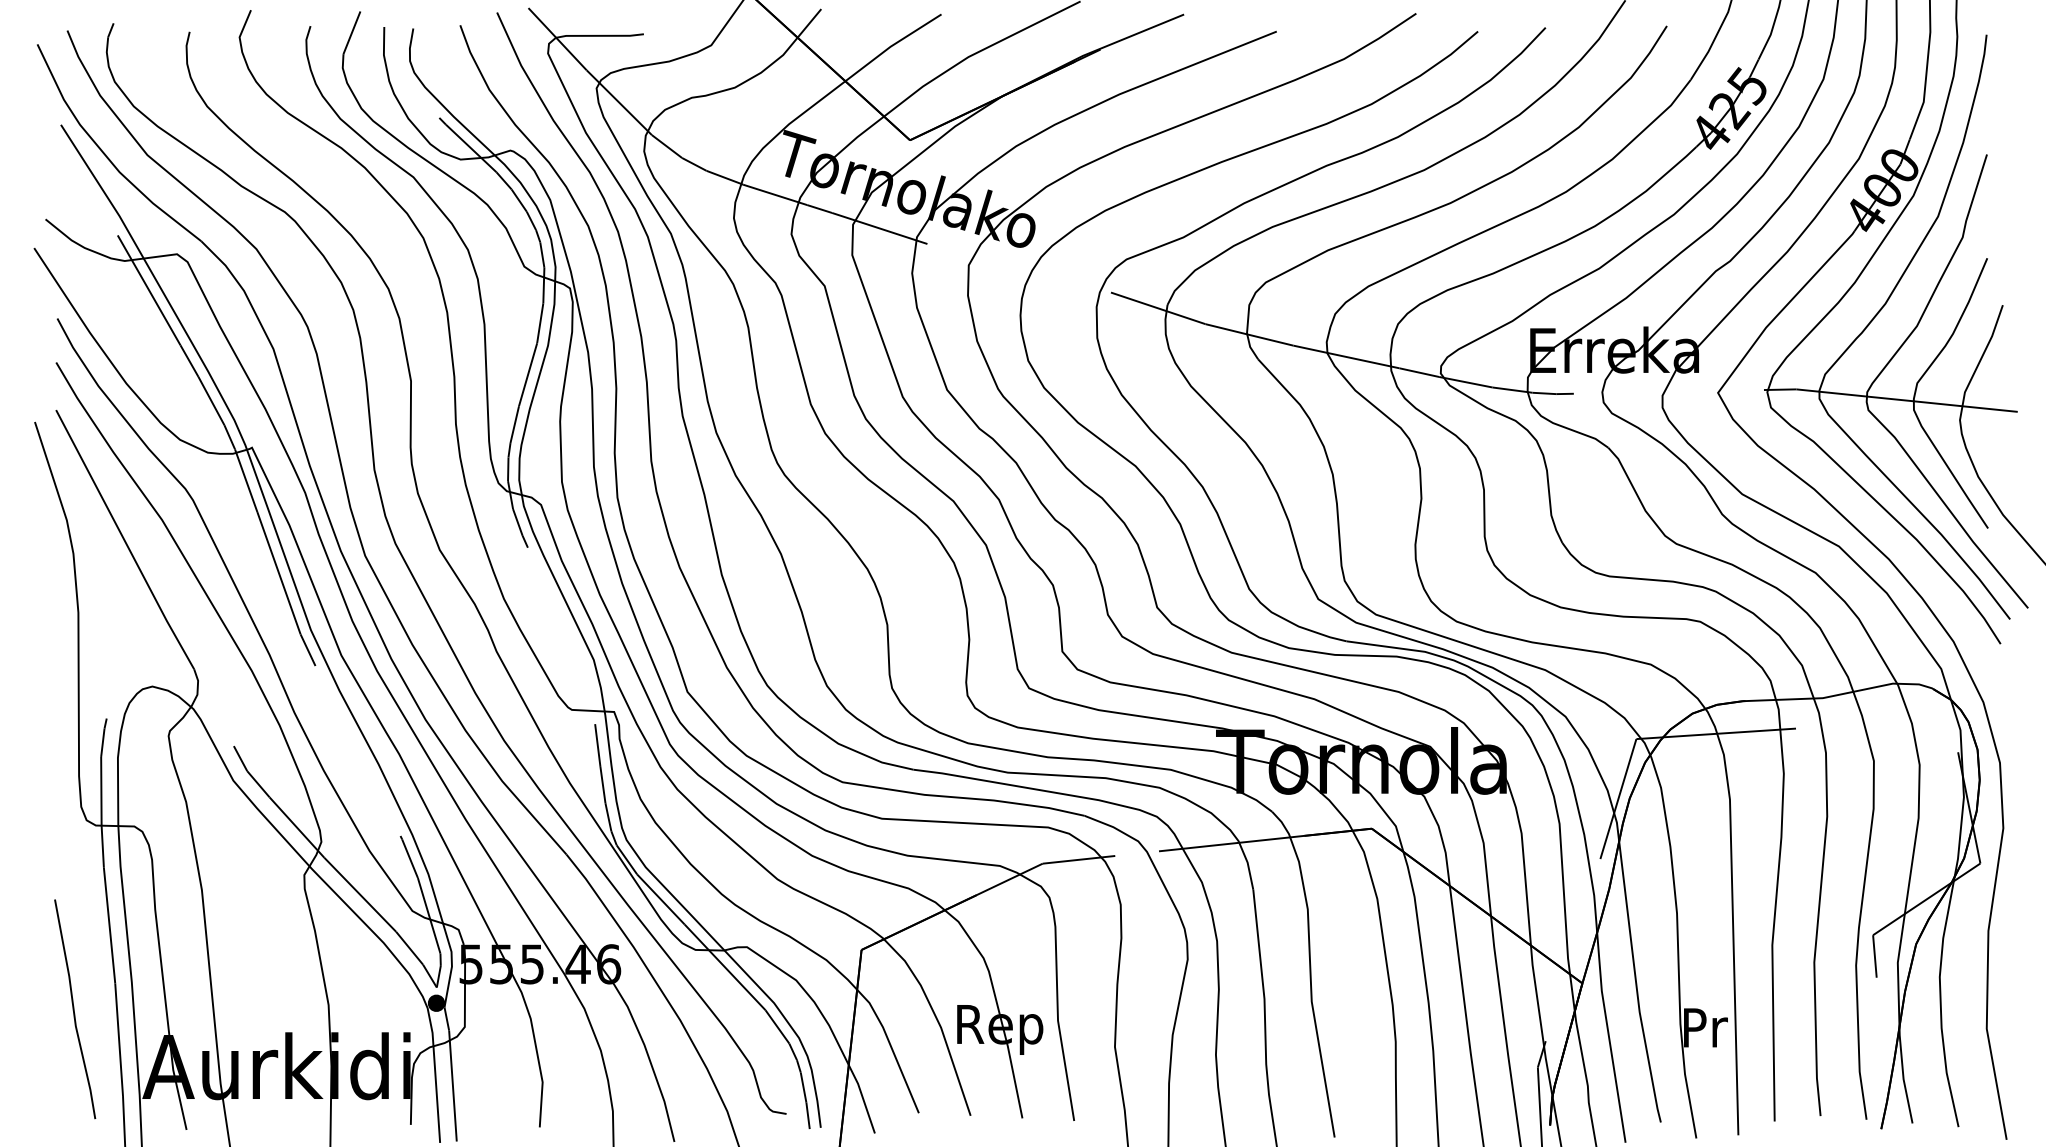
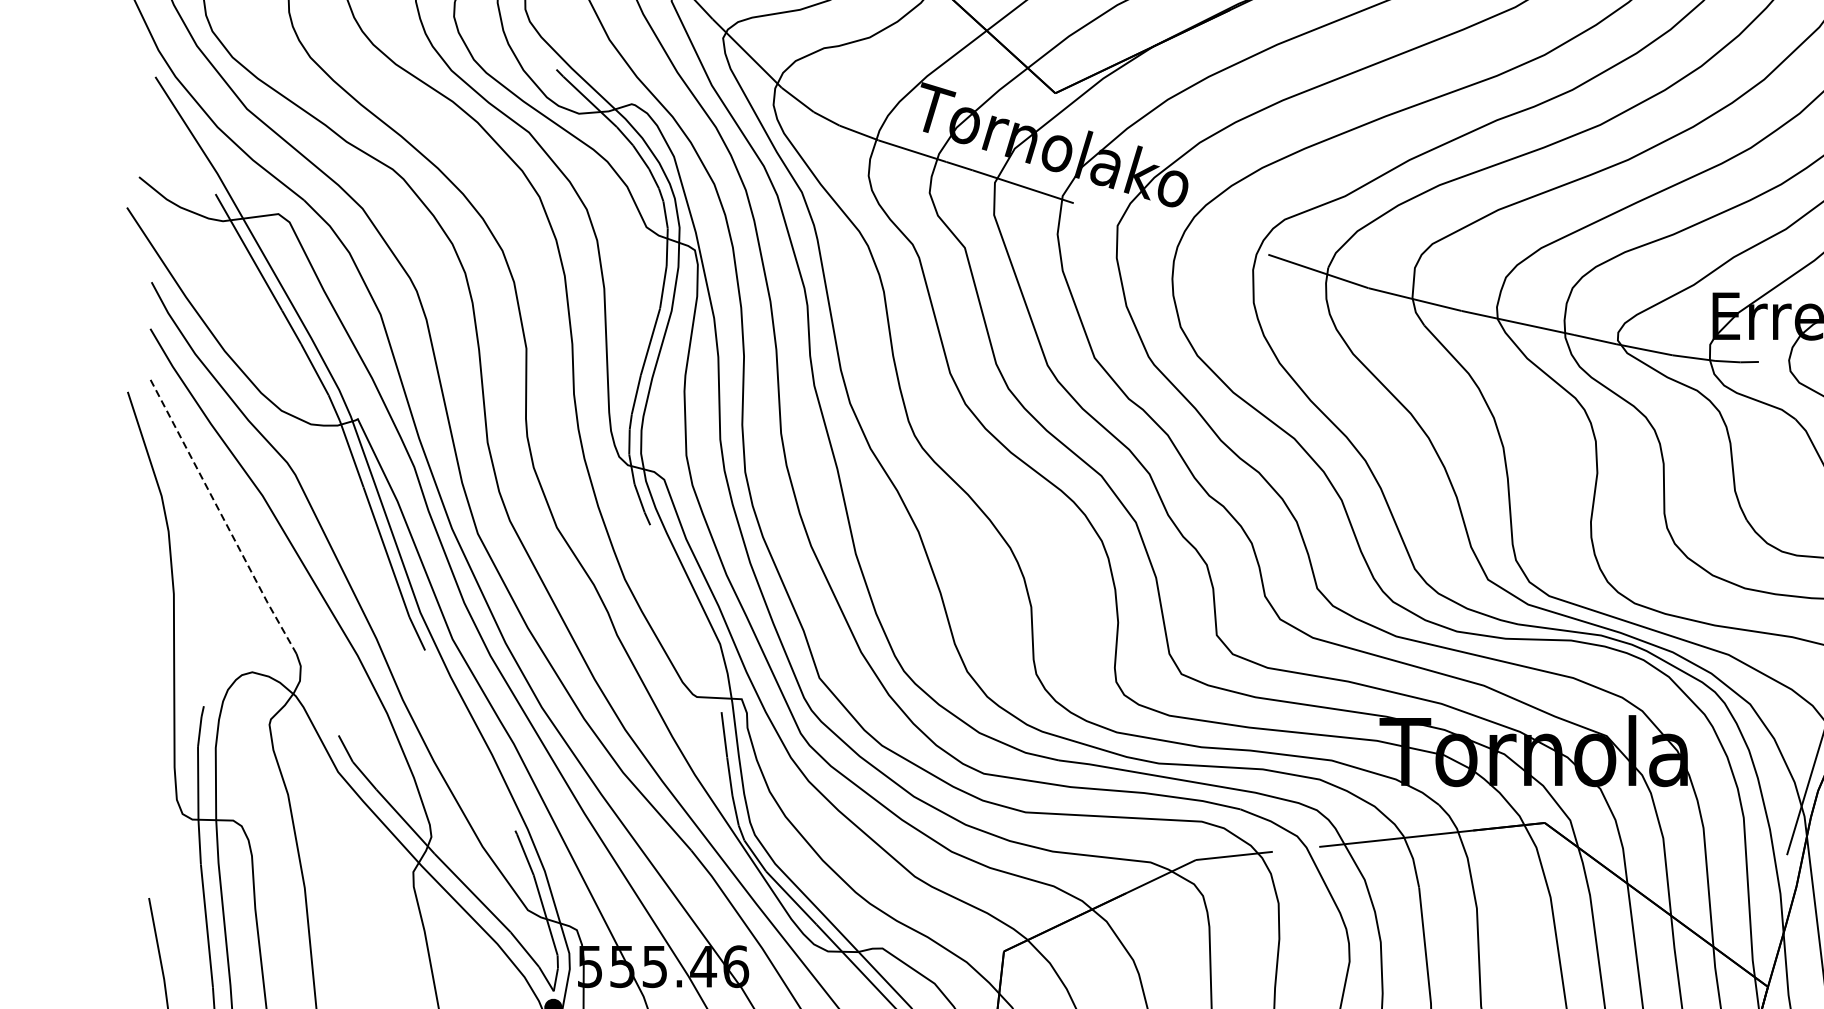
line: (124, 540) -> (222, 517), solid -> dashed

